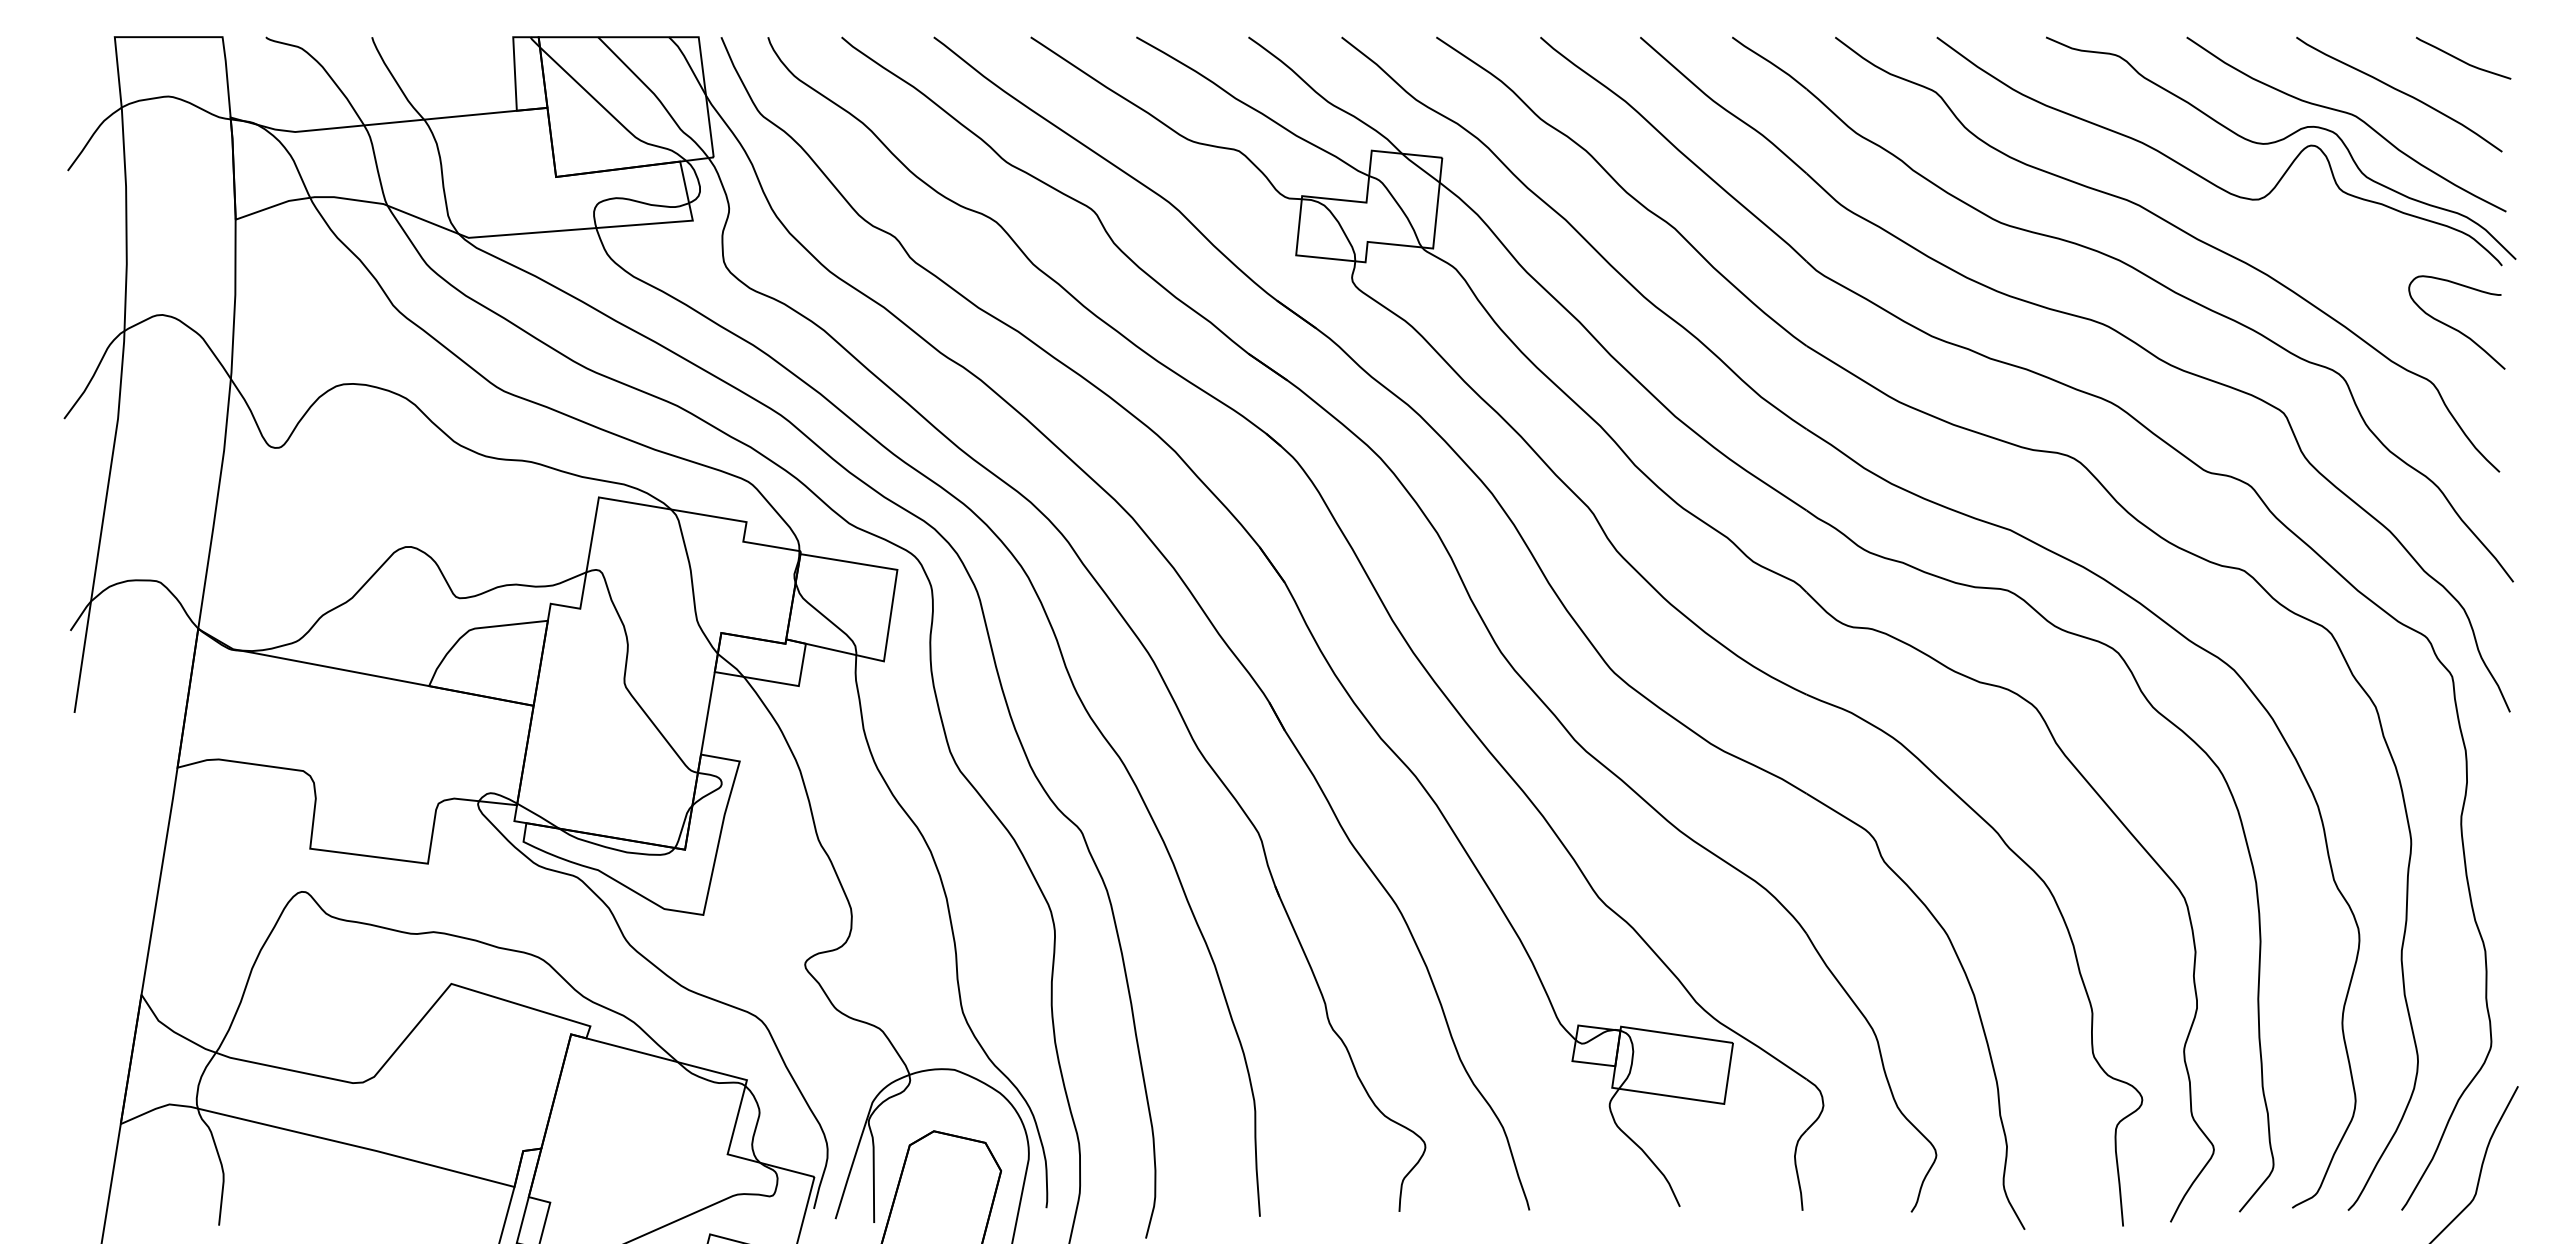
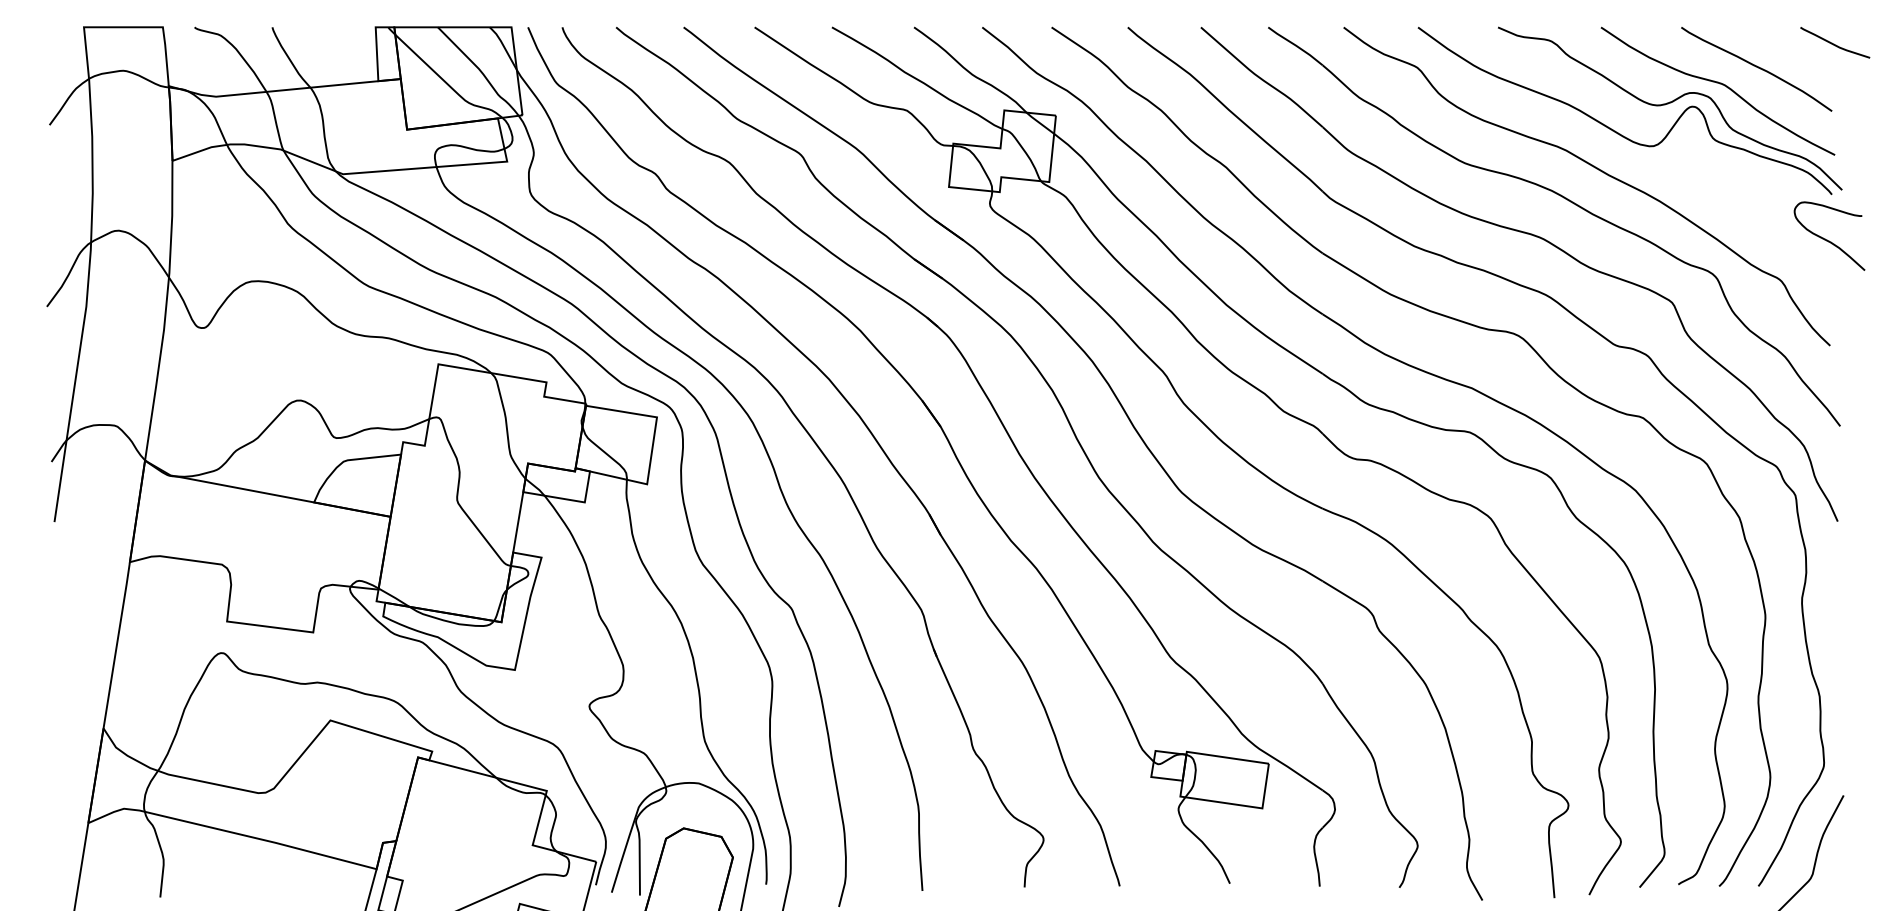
curve: (2461, 59) -> (1833, 43), moved
curve: (2453, 327) -> (1827, 239), moved

